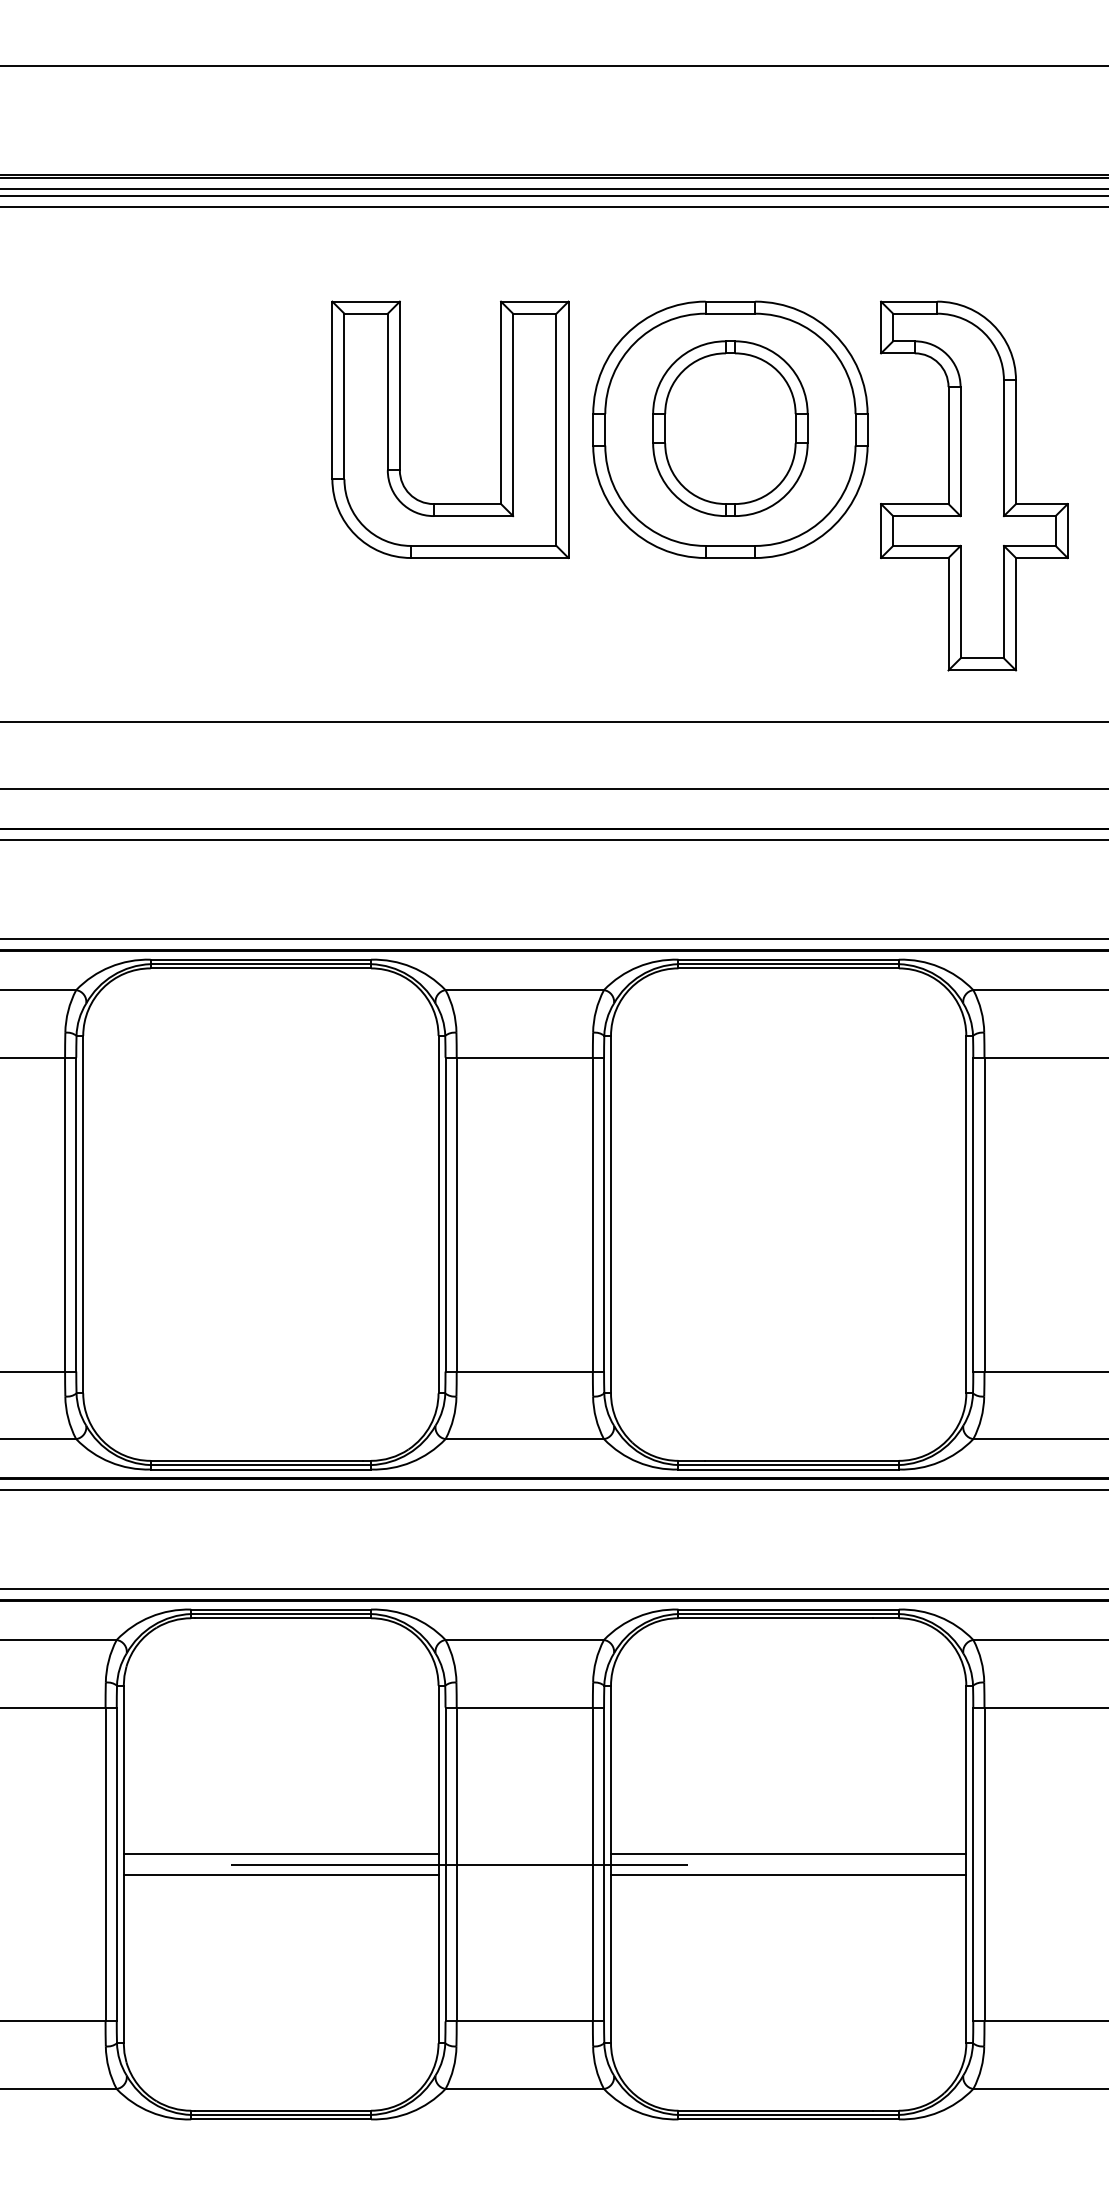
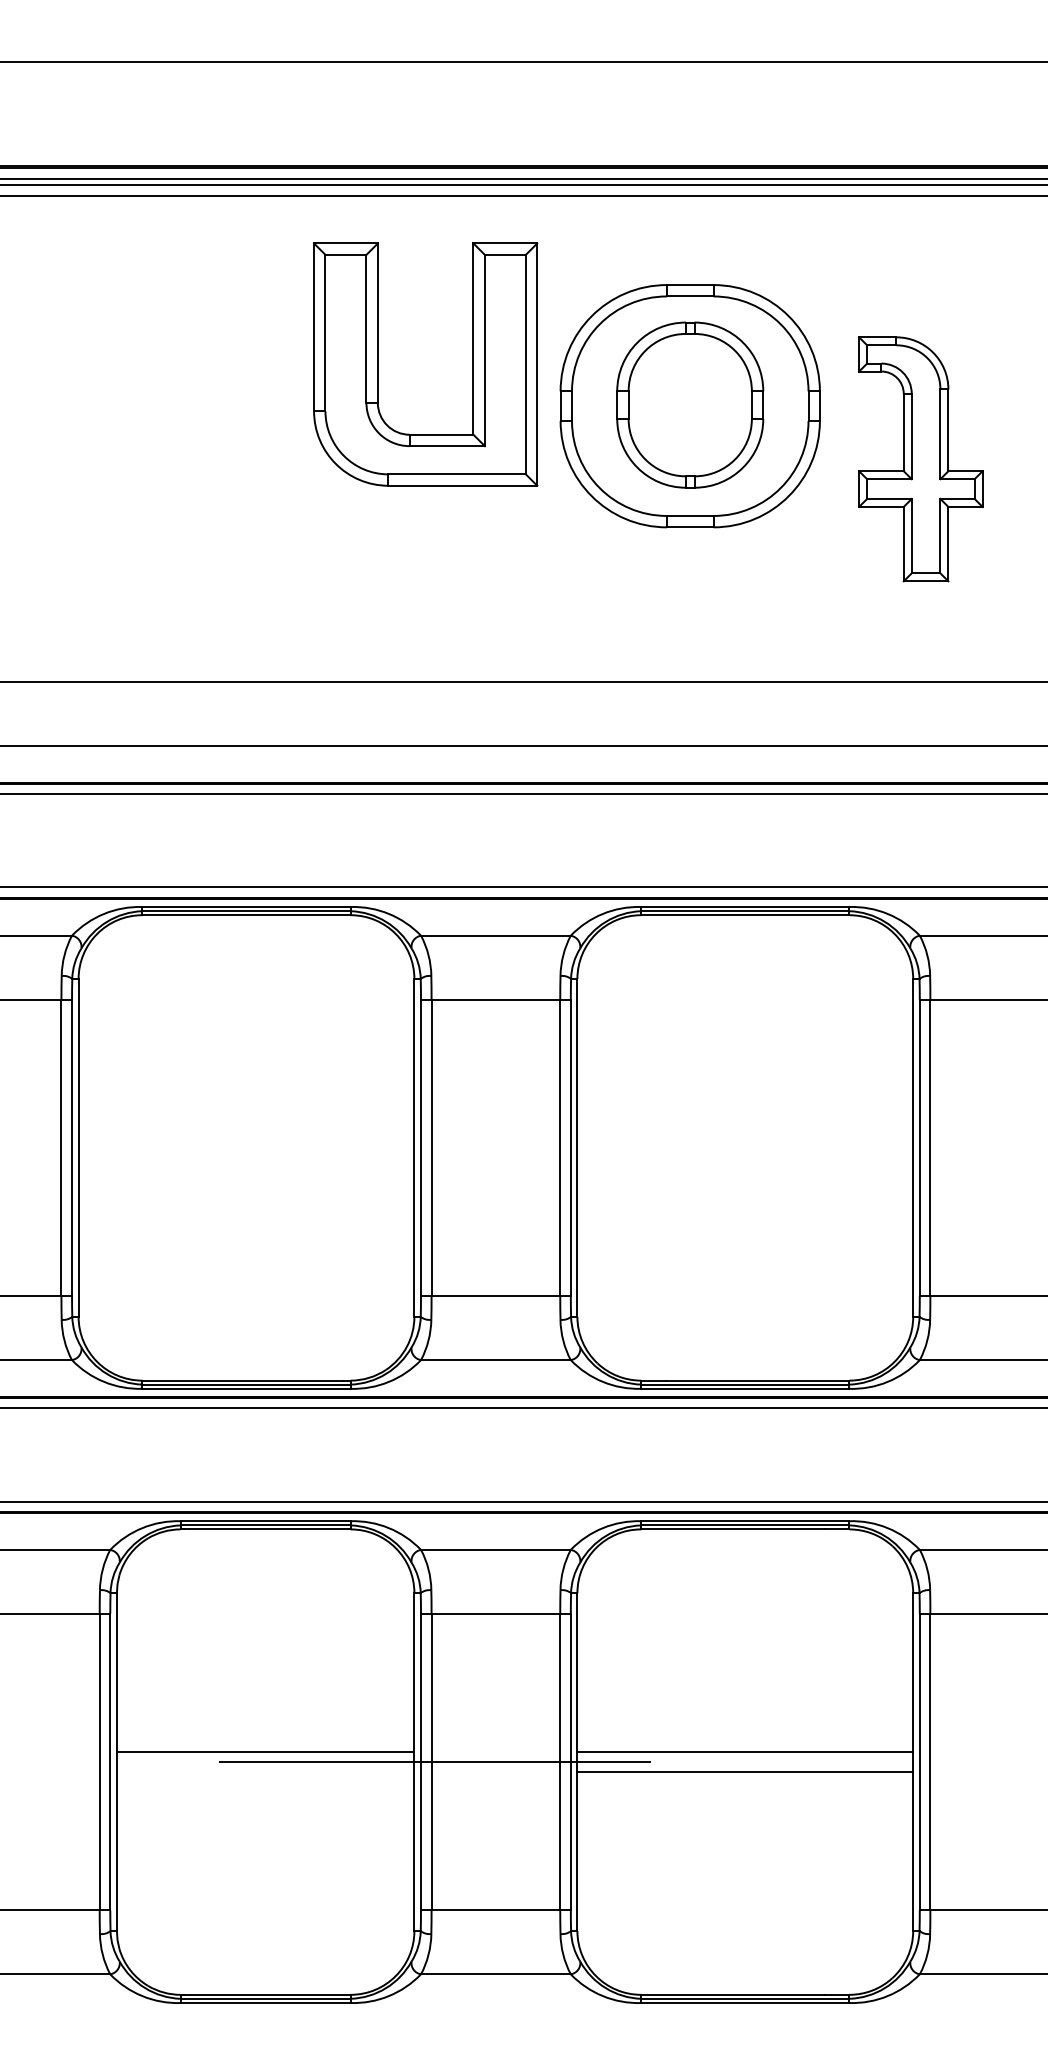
part: (400, 429) -> (378, 364), moved
part: (974, 485) -> (920, 458), size x0.7
line: (280, 1875) -> (265, 1772), removed

